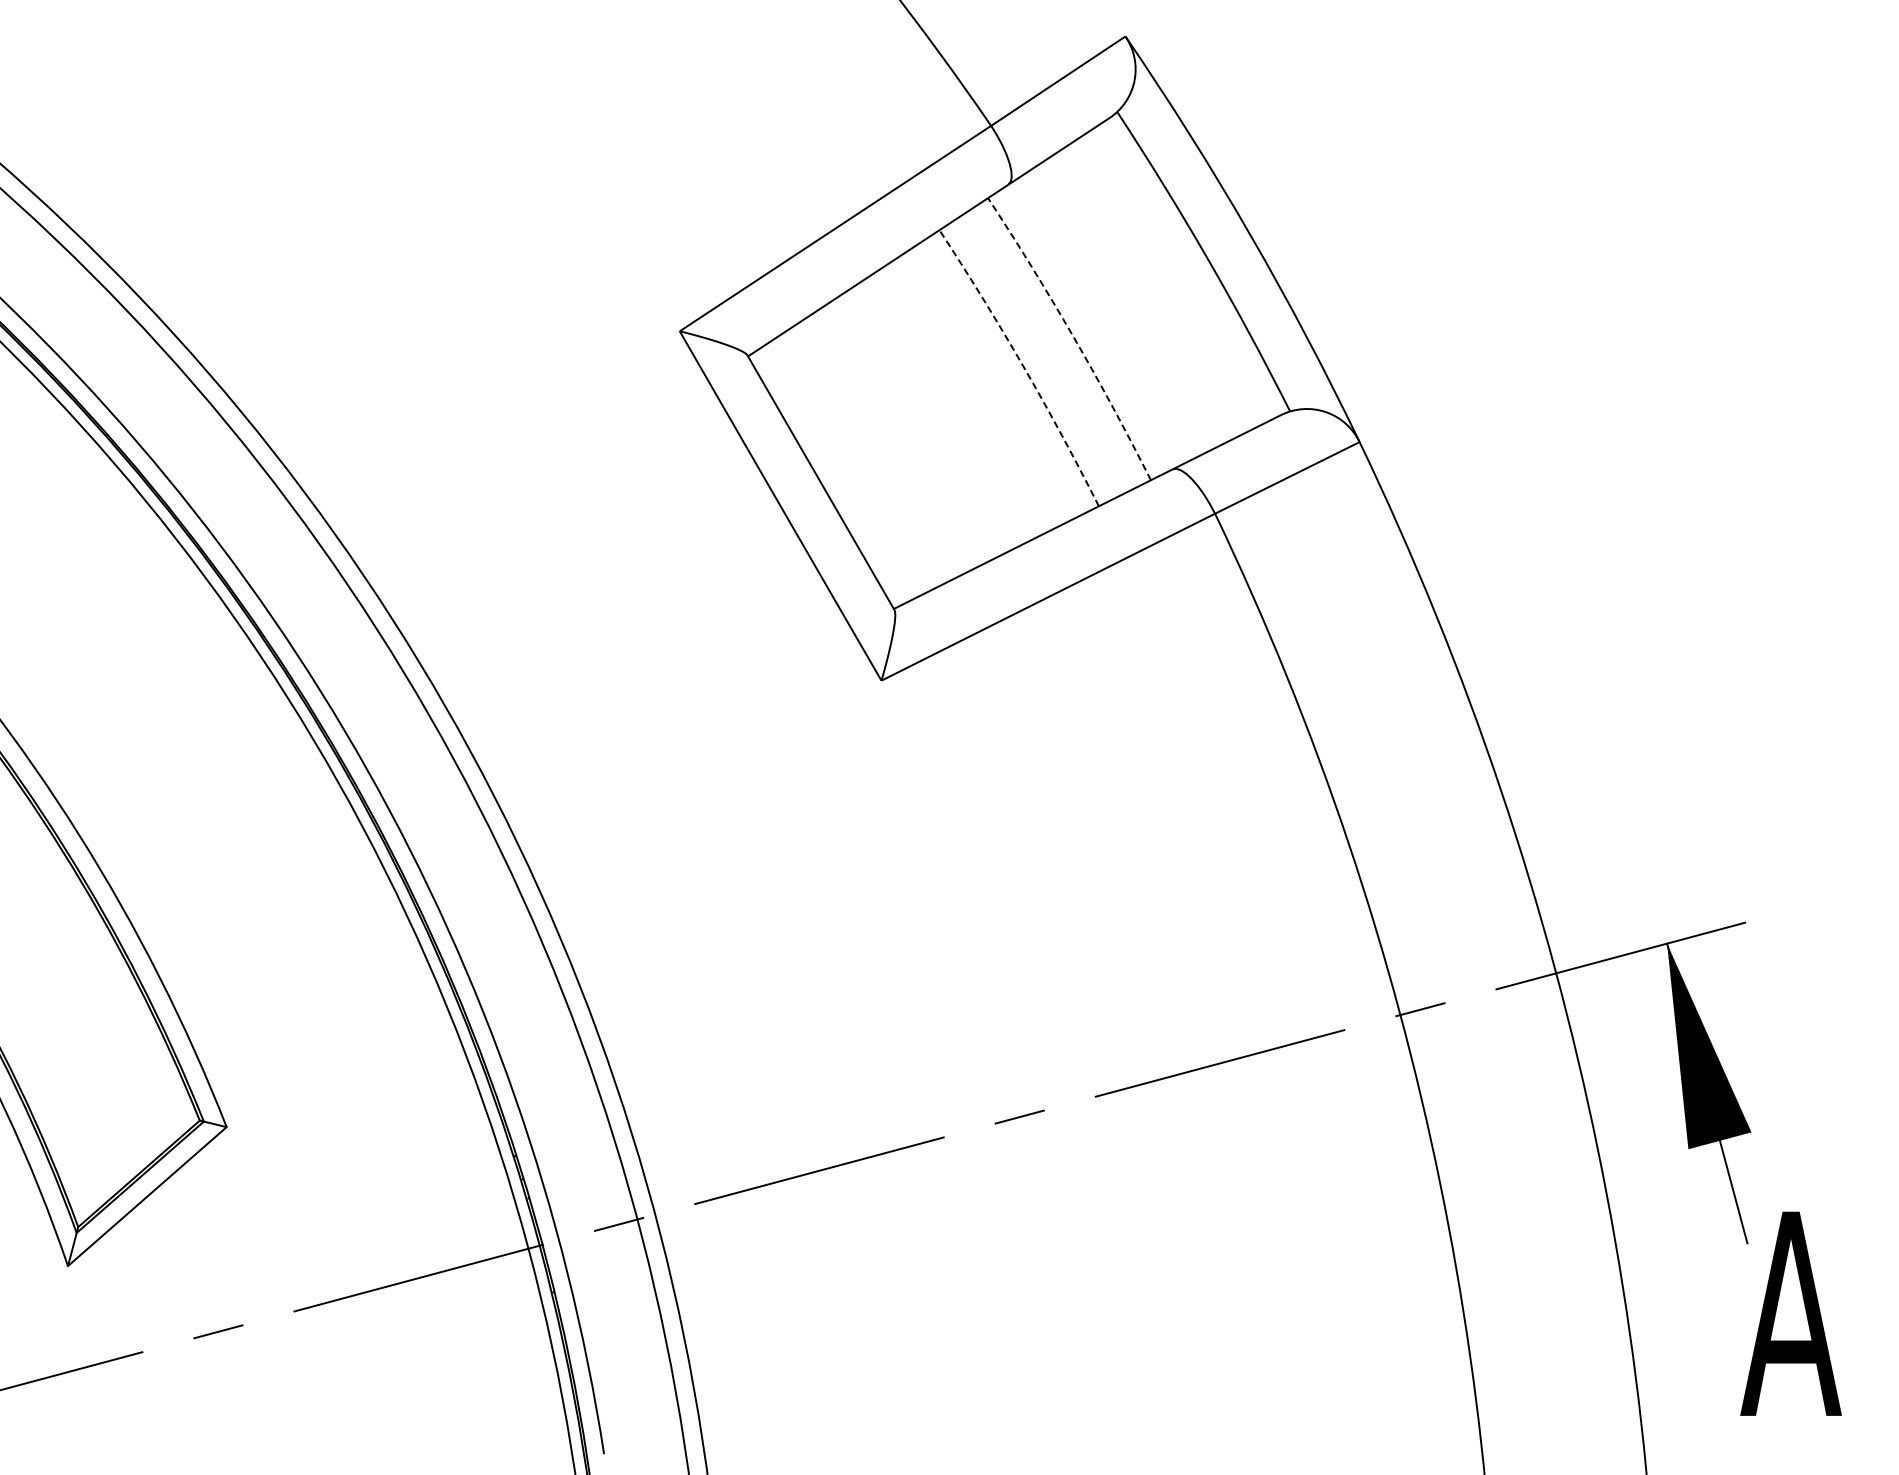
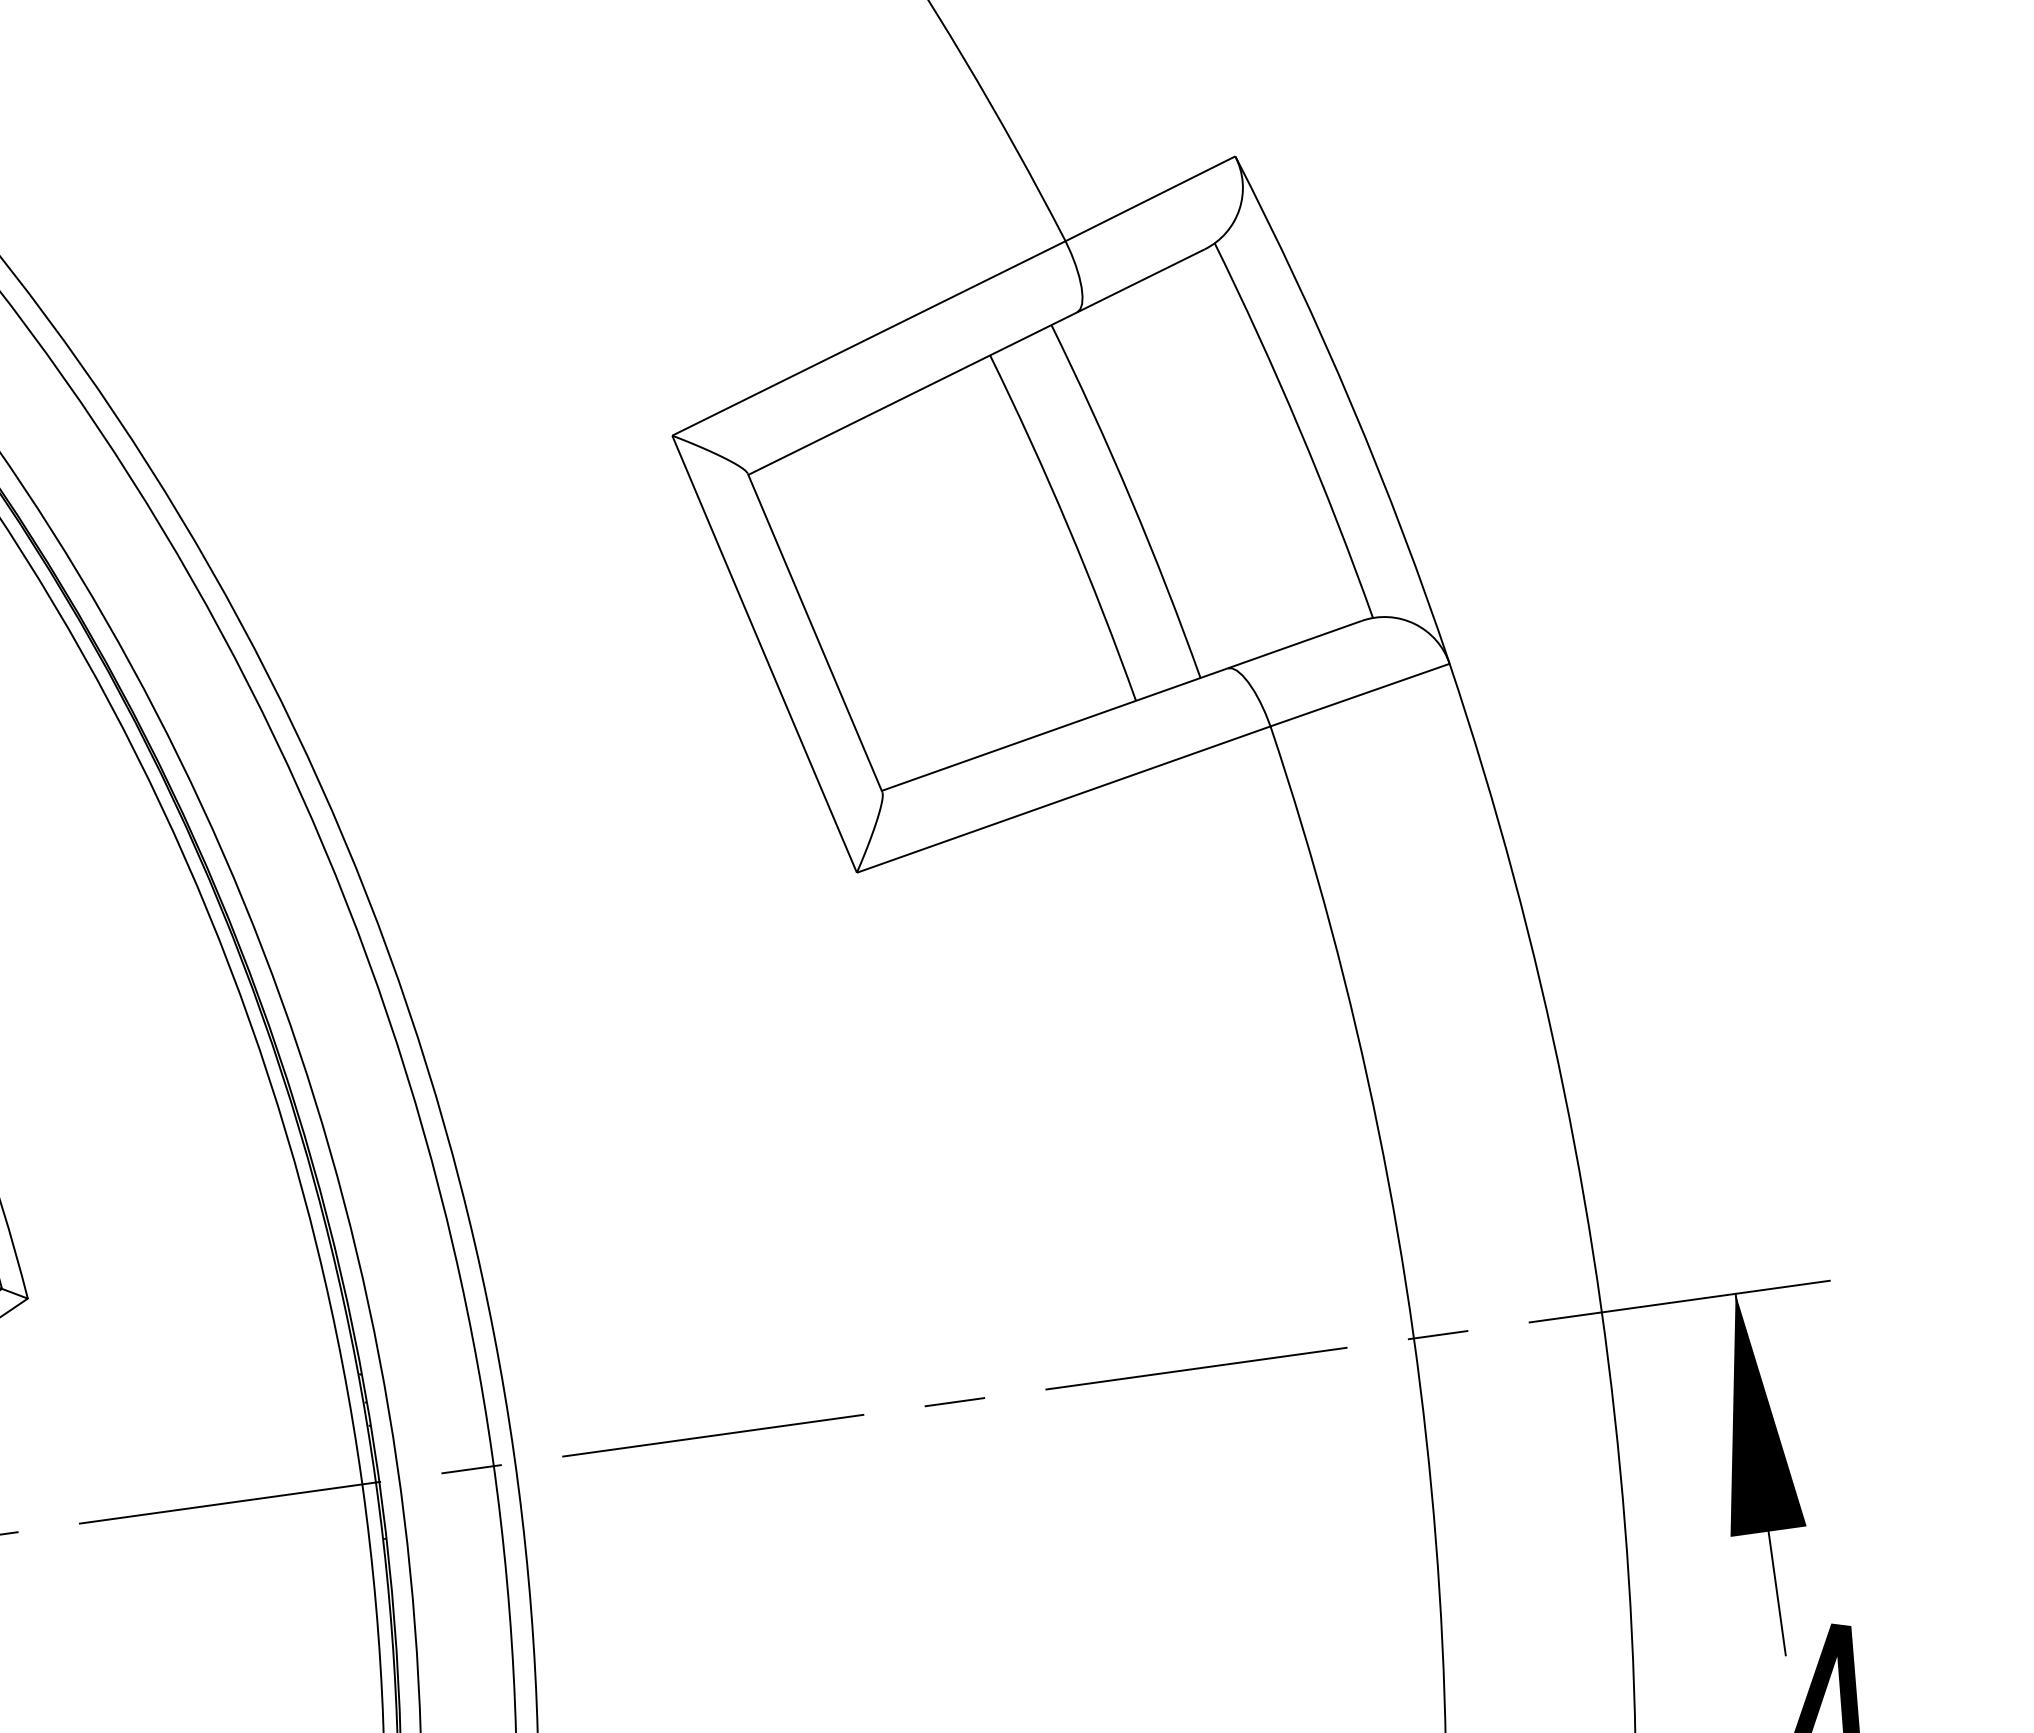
arc: (1073, 336) -> (1131, 498), dashed -> solid
arc: (1023, 365) -> (1068, 525), dashed -> solid

